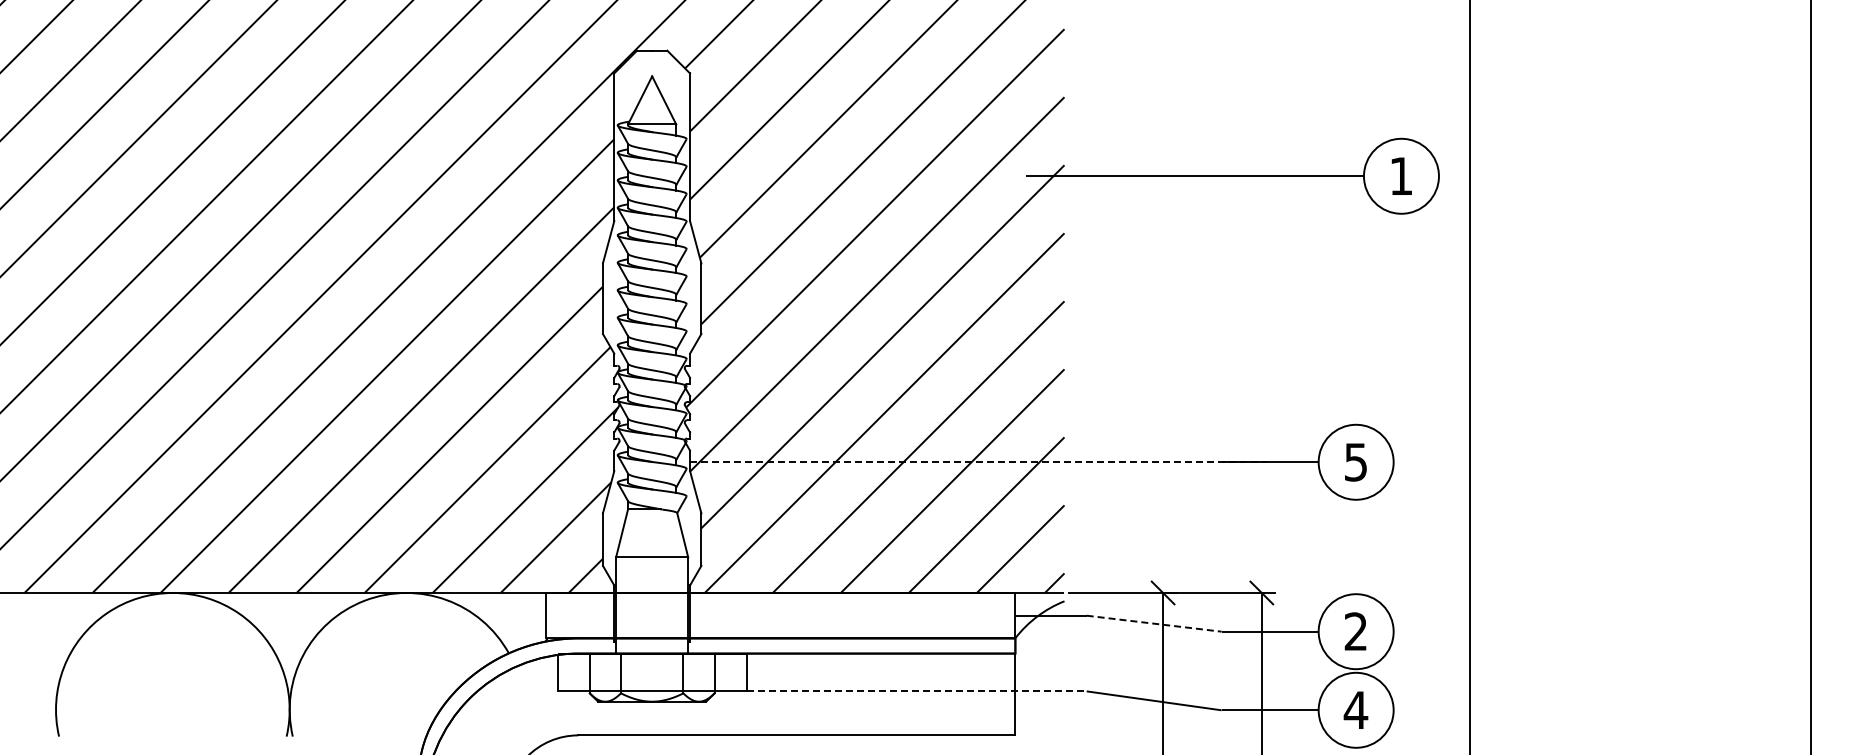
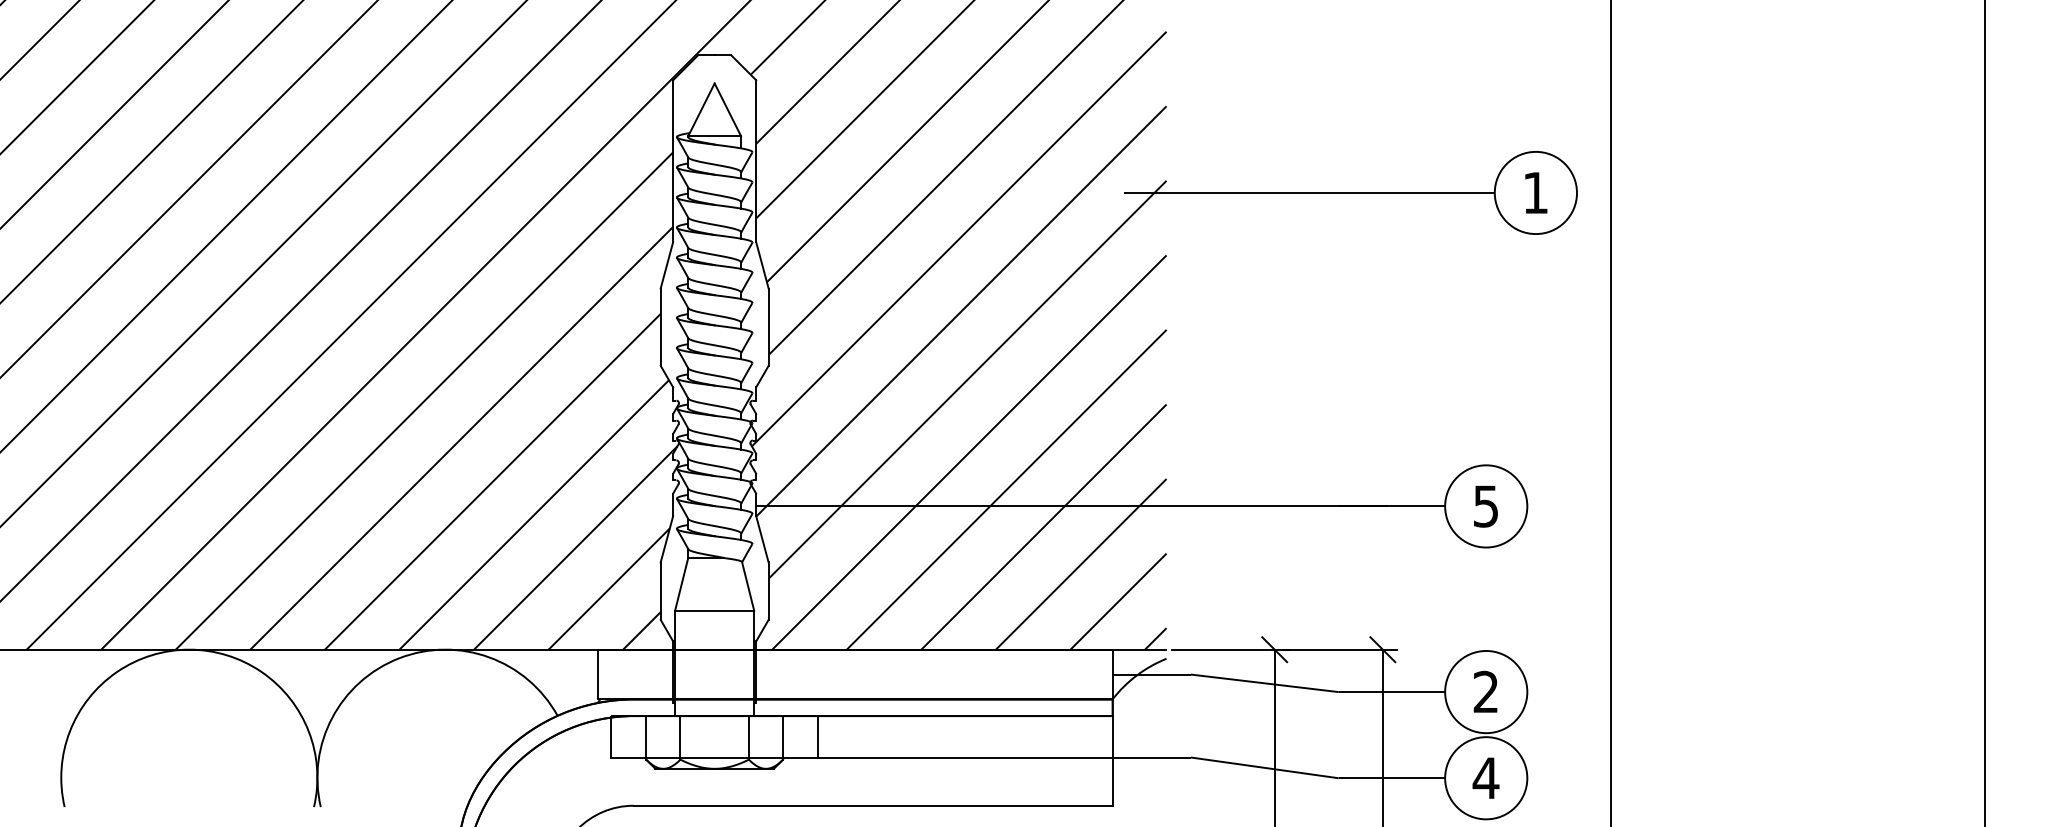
line: (978, 462) -> (1072, 506), dashed -> solid
line: (1154, 623) -> (1265, 683), dashed -> solid
line: (916, 691) -> (1004, 757), dashed -> solid

